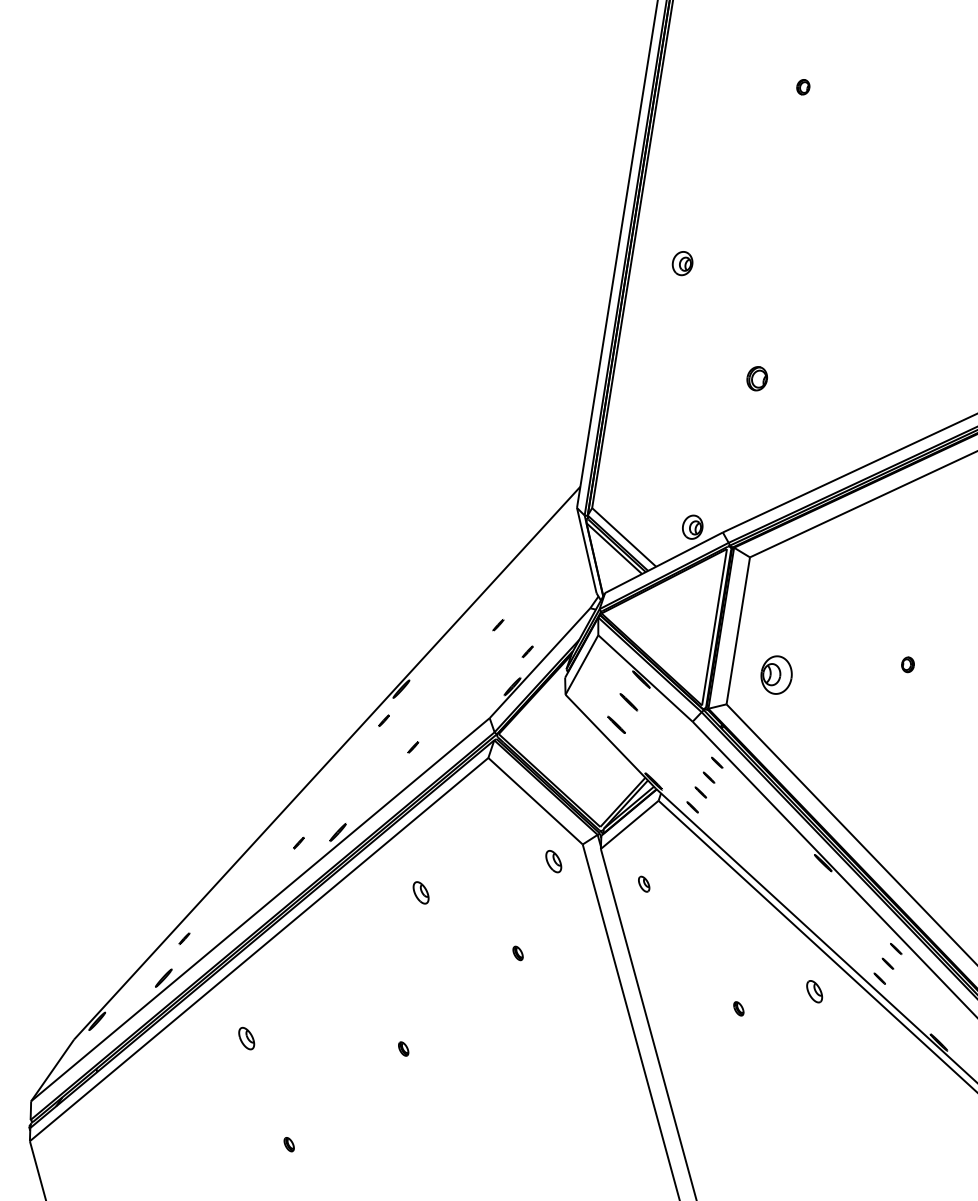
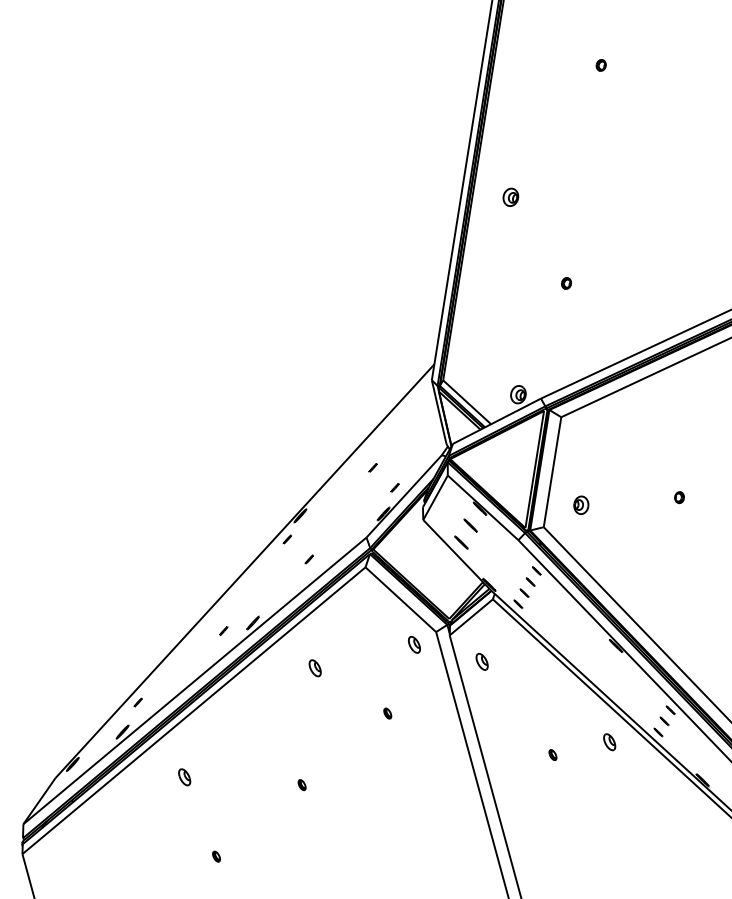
part: (756, 378) -> (566, 283), size x0.62
part: (776, 674) -> (581, 504), size x0.62
part: (643, 883) -> (481, 661), size x1.43

